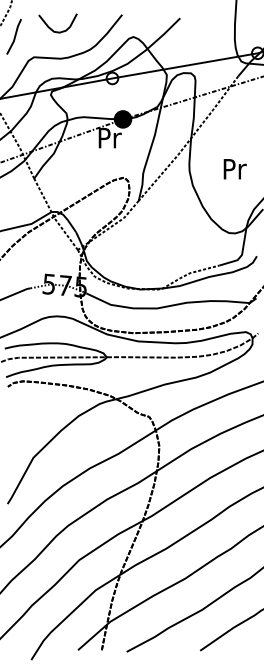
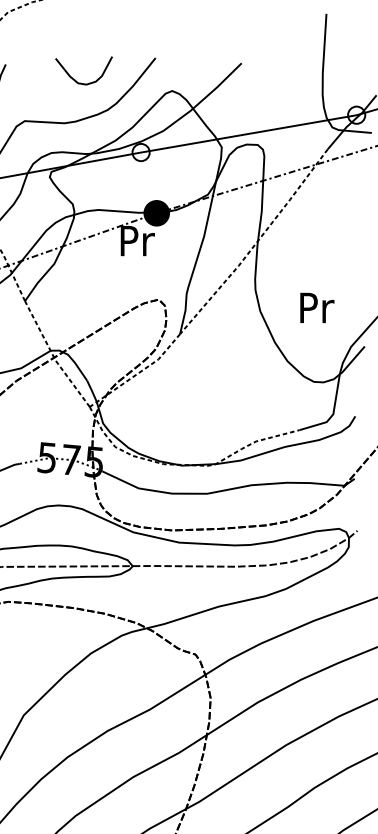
curve: (54, 30) -> (78, 81), moved
text: (234, 169) -> (316, 308), moved

